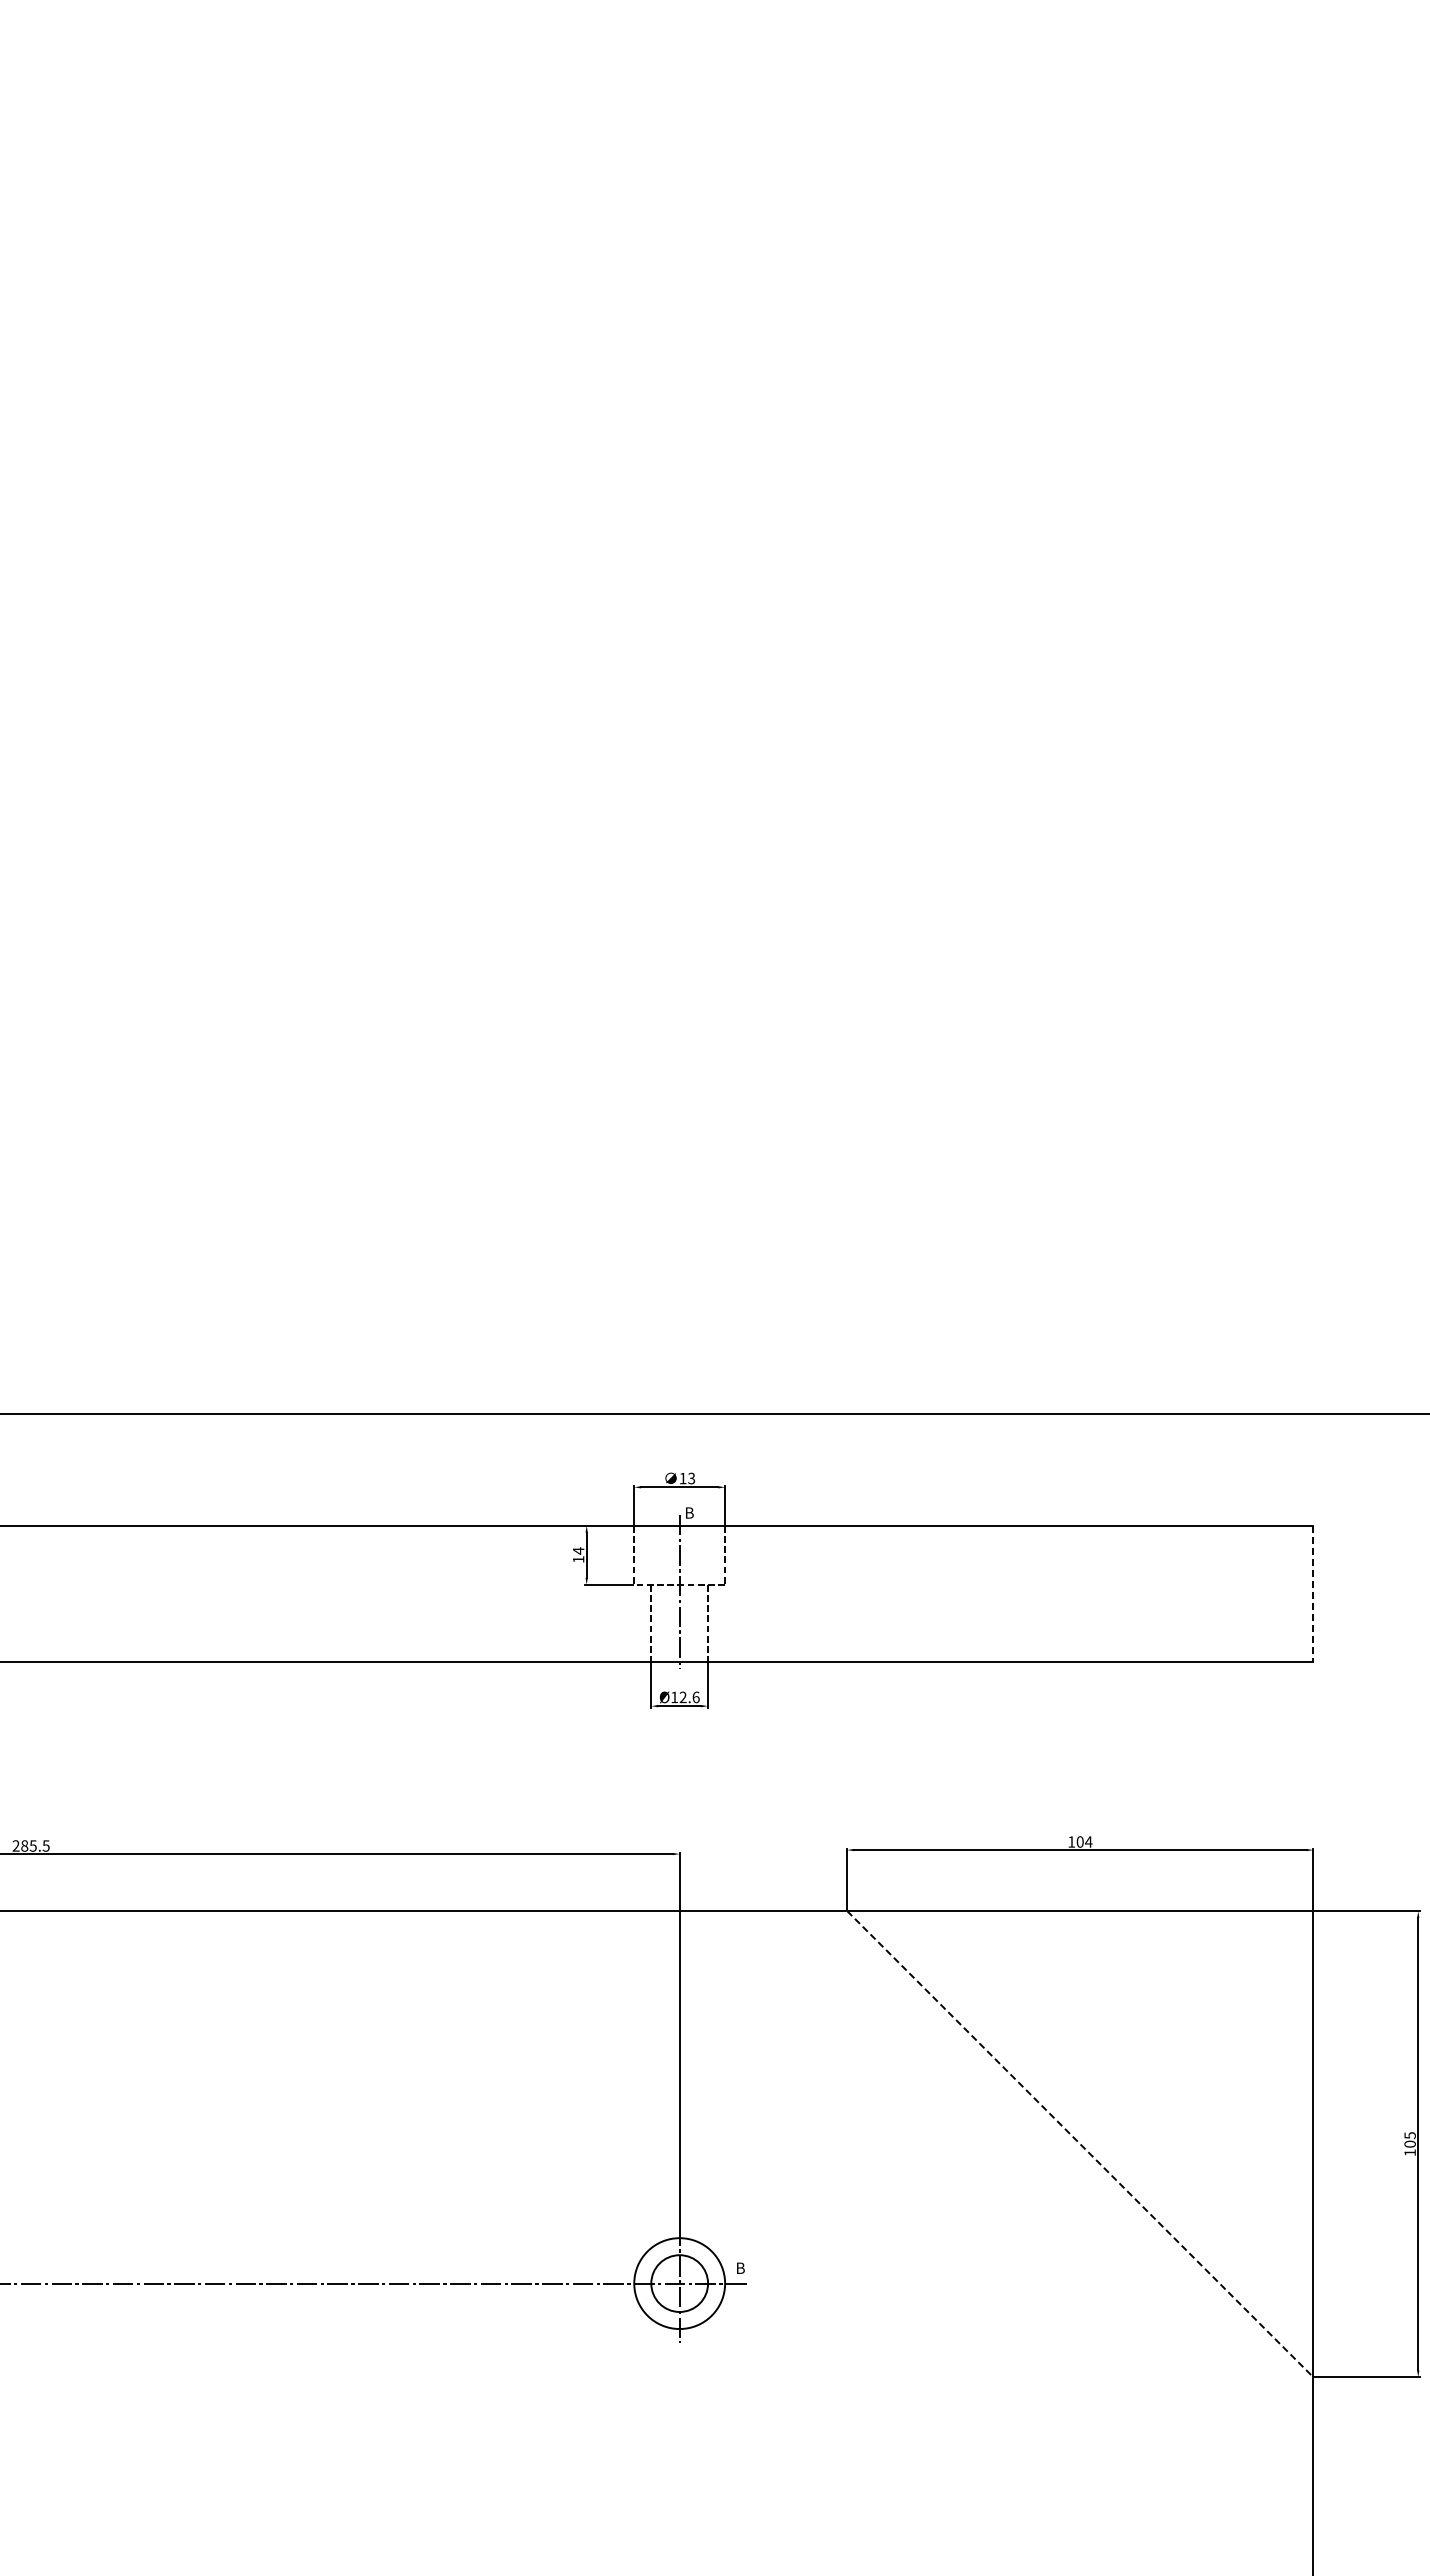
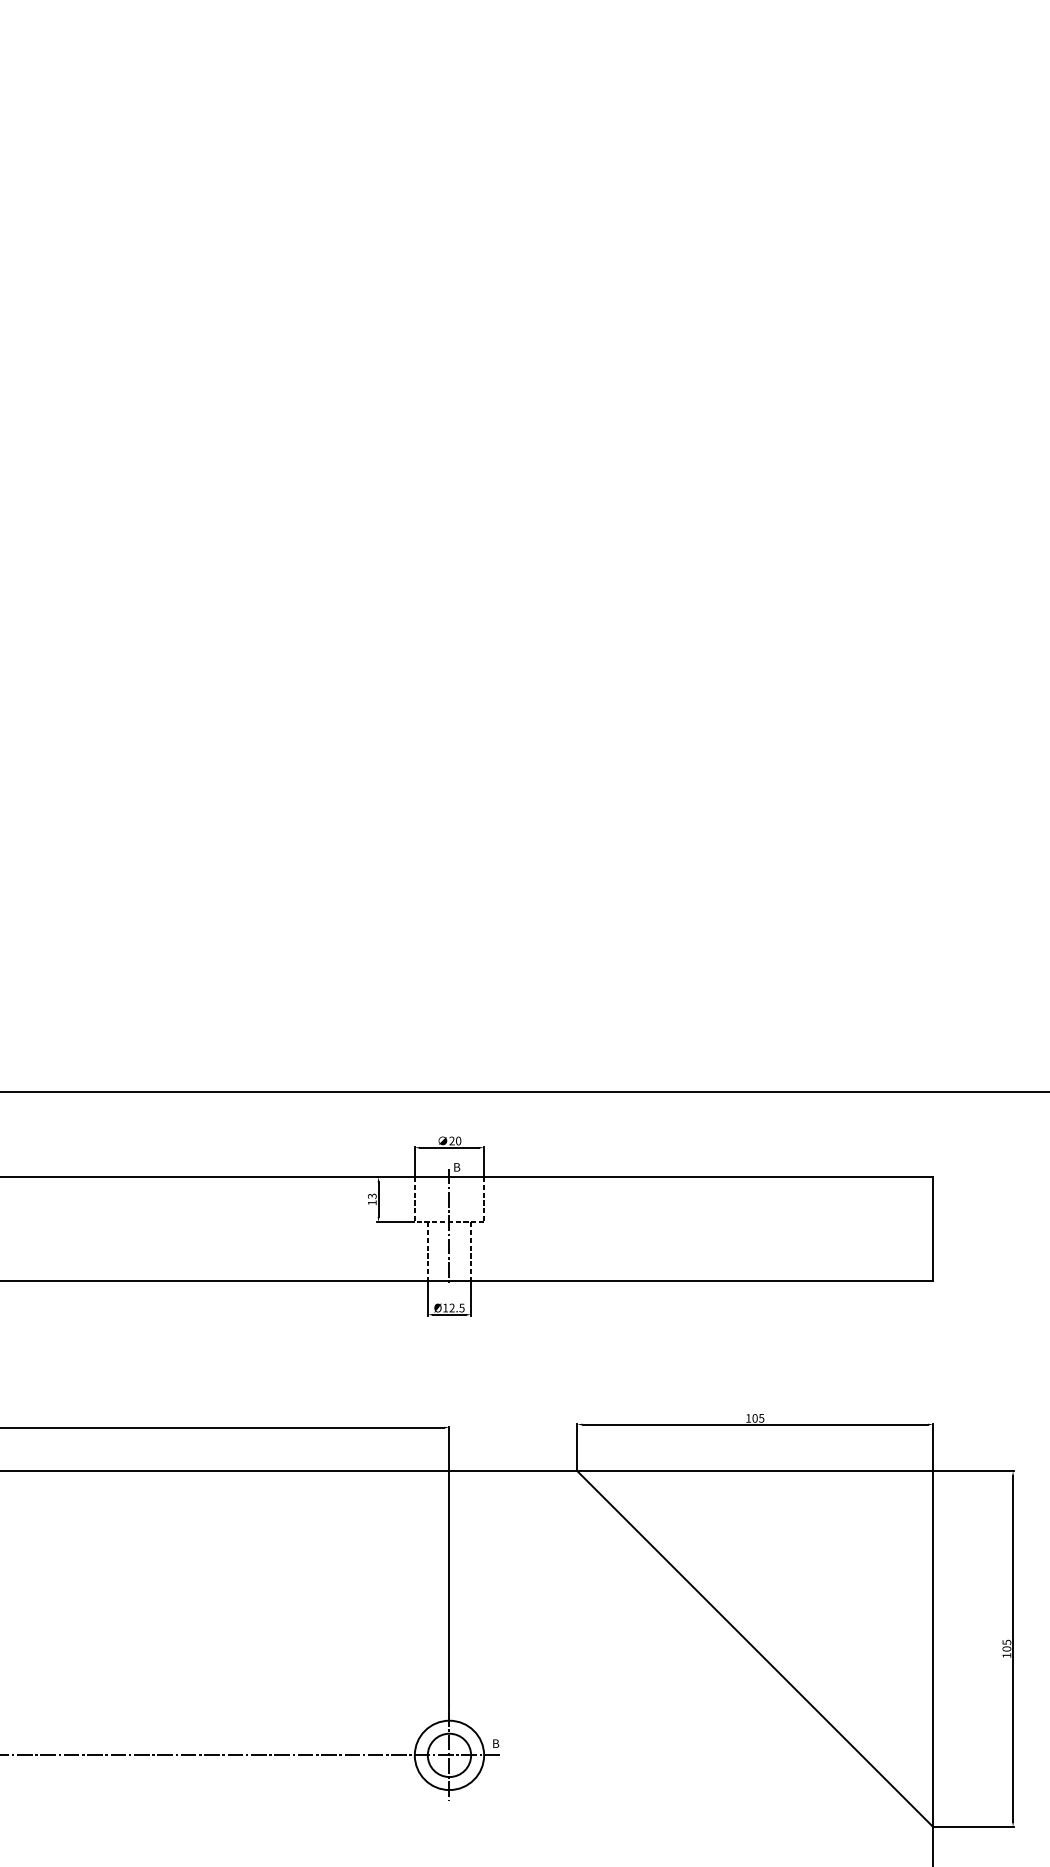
text: (687, 1478) -> (455, 1141), 13 -> 20
text: (578, 1550) -> (372, 1195), 14 -> 13
line: (1313, 1594) -> (933, 1229), dashed -> solid
text: (695, 1697) -> (461, 1308), Ø12.6 -> Ø12.5
text: (1088, 1841) -> (761, 1418), 104 -> 105
line: (1080, 2144) -> (755, 1649), dashed -> solid

